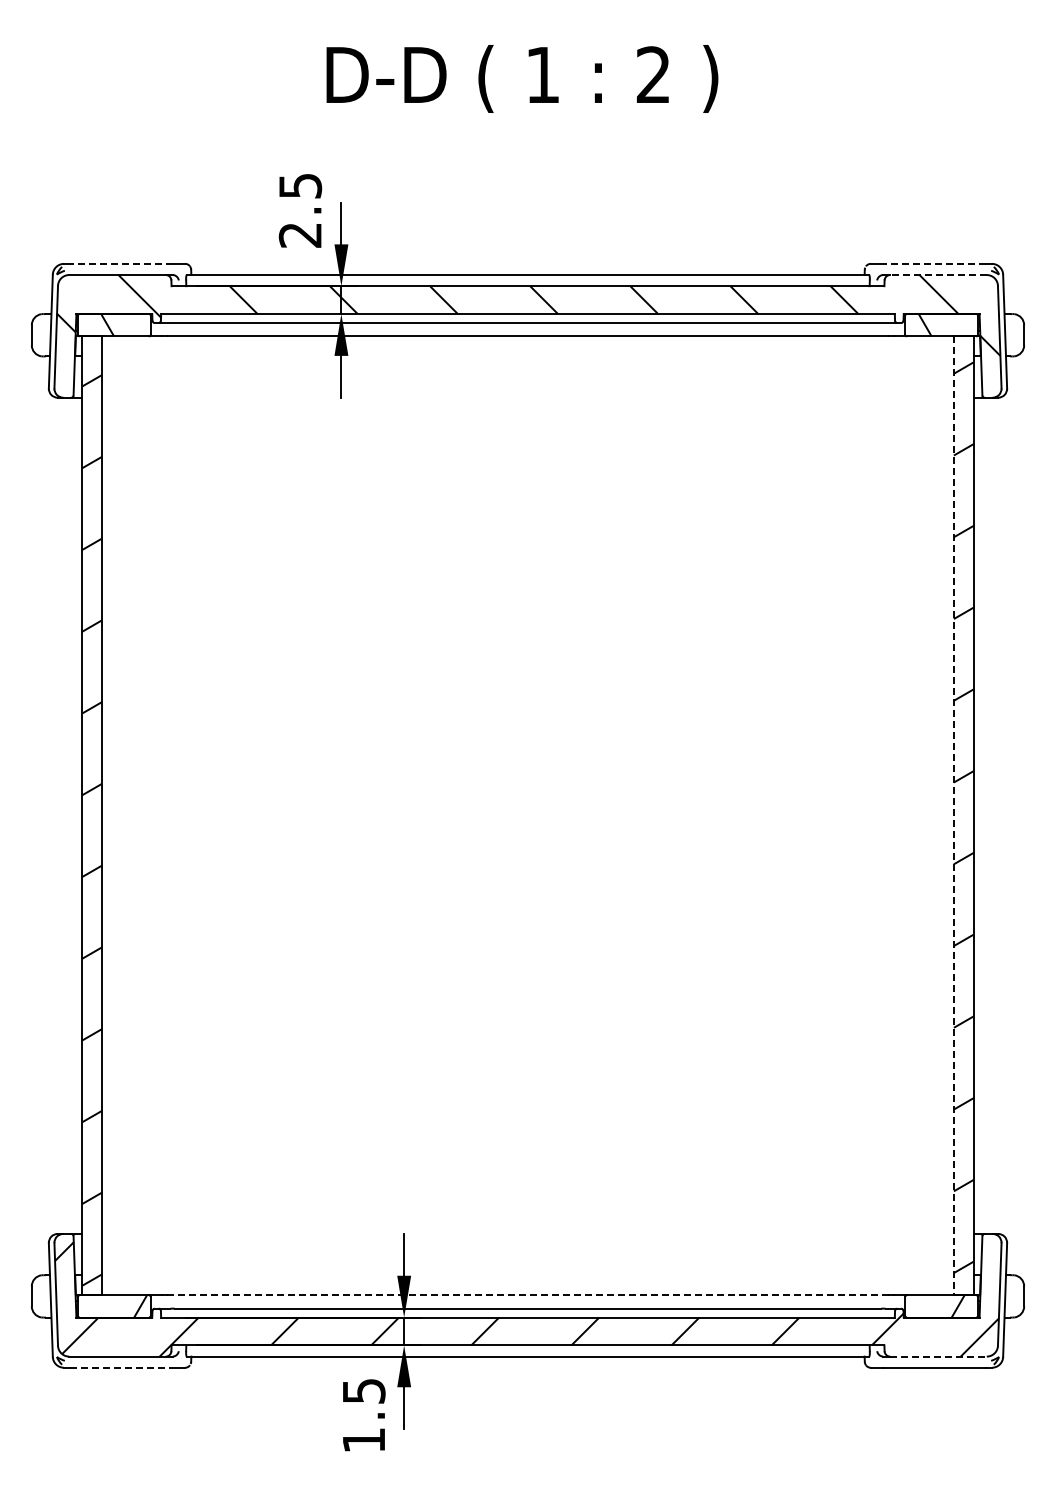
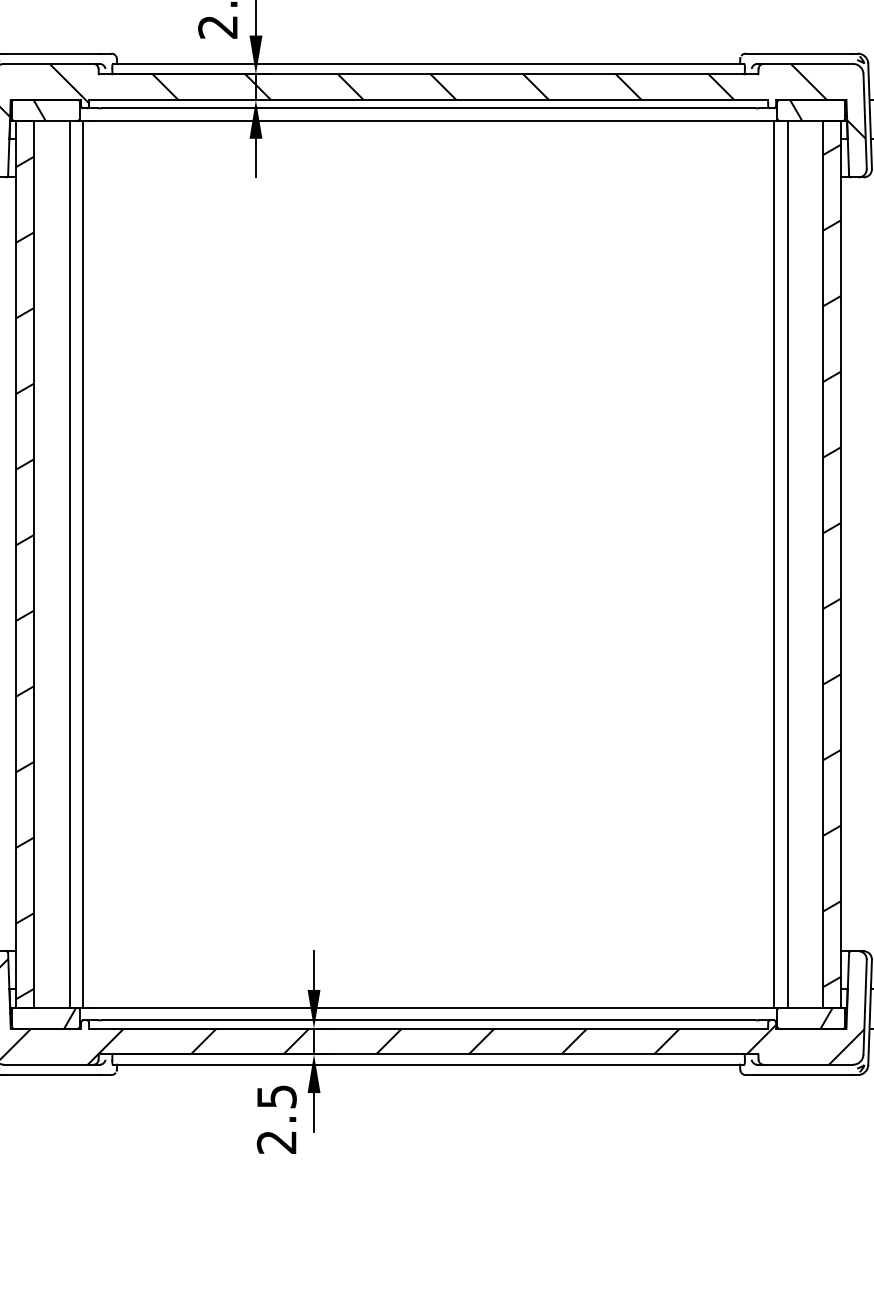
line: (121, 263) -> (52, 53), dashed -> solid
line: (933, 263) -> (803, 53), dashed -> solid
line: (938, 275) -> (808, 64), dashed -> solid
line: (139, 815) -> (69, 564), added
line: (154, 815) -> (83, 564), added
line: (901, 815) -> (774, 564), added
line: (916, 815) -> (788, 564), added
line: (953, 816) -> (822, 564), dashed -> solid
line: (527, 1295) -> (428, 1008), dashed -> solid
line: (938, 1356) -> (808, 1064), dashed -> solid
line: (122, 1367) -> (53, 1074), dashed -> solid
text: (363, 1440) -> (276, 1142), 1.5 -> 2.5

